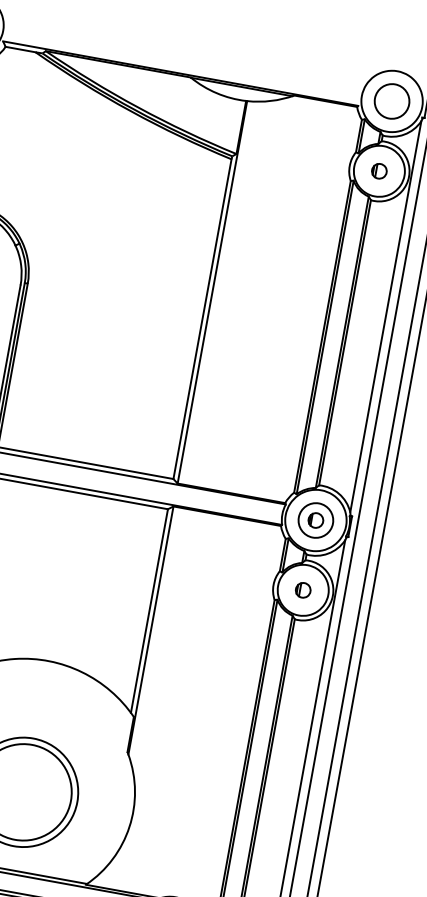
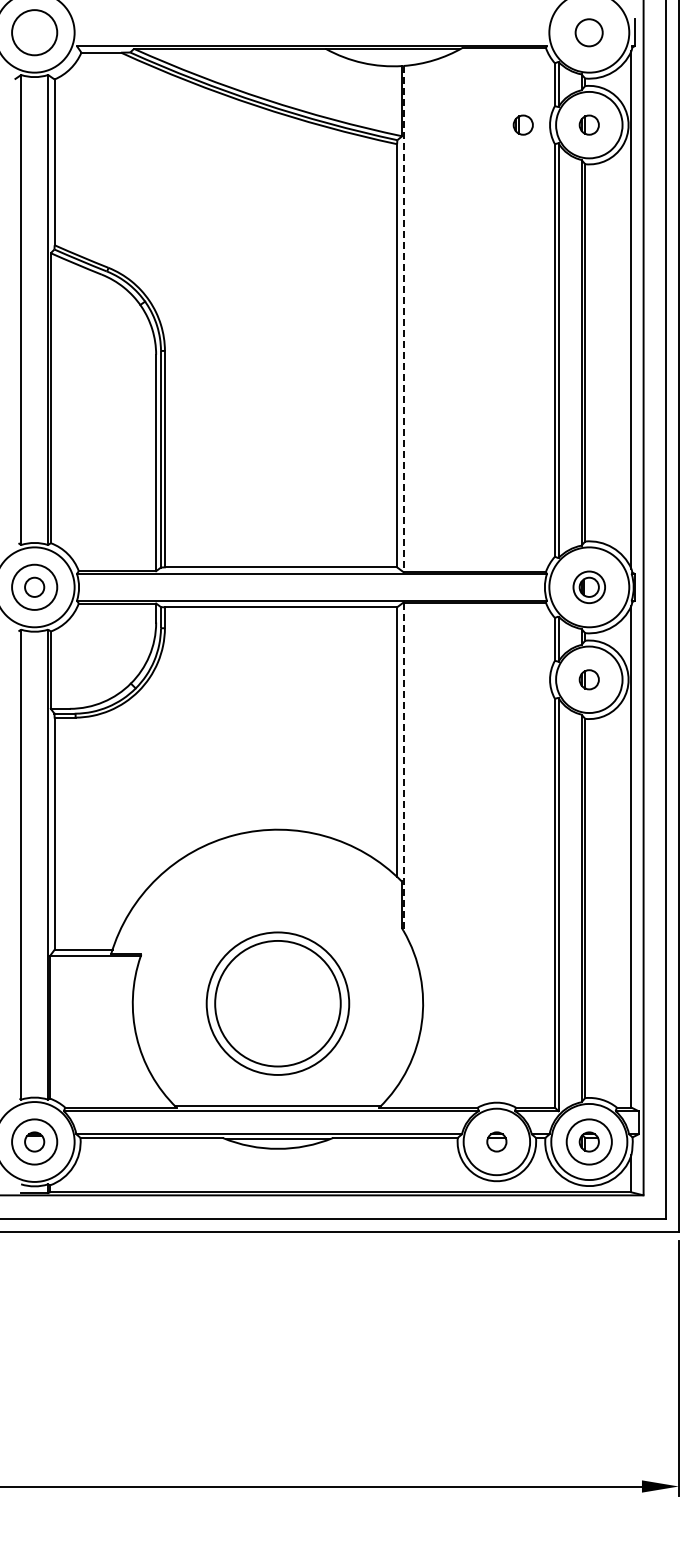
circle: (391, 101) -> (588, 32), size x0.6
part: (328, 161) -> (522, 124), added
line: (212, 292) -> (403, 319), solid -> dashed
circle: (315, 519) -> (588, 586), size x0.7
line: (150, 631) -> (403, 767), solid -> dashed

